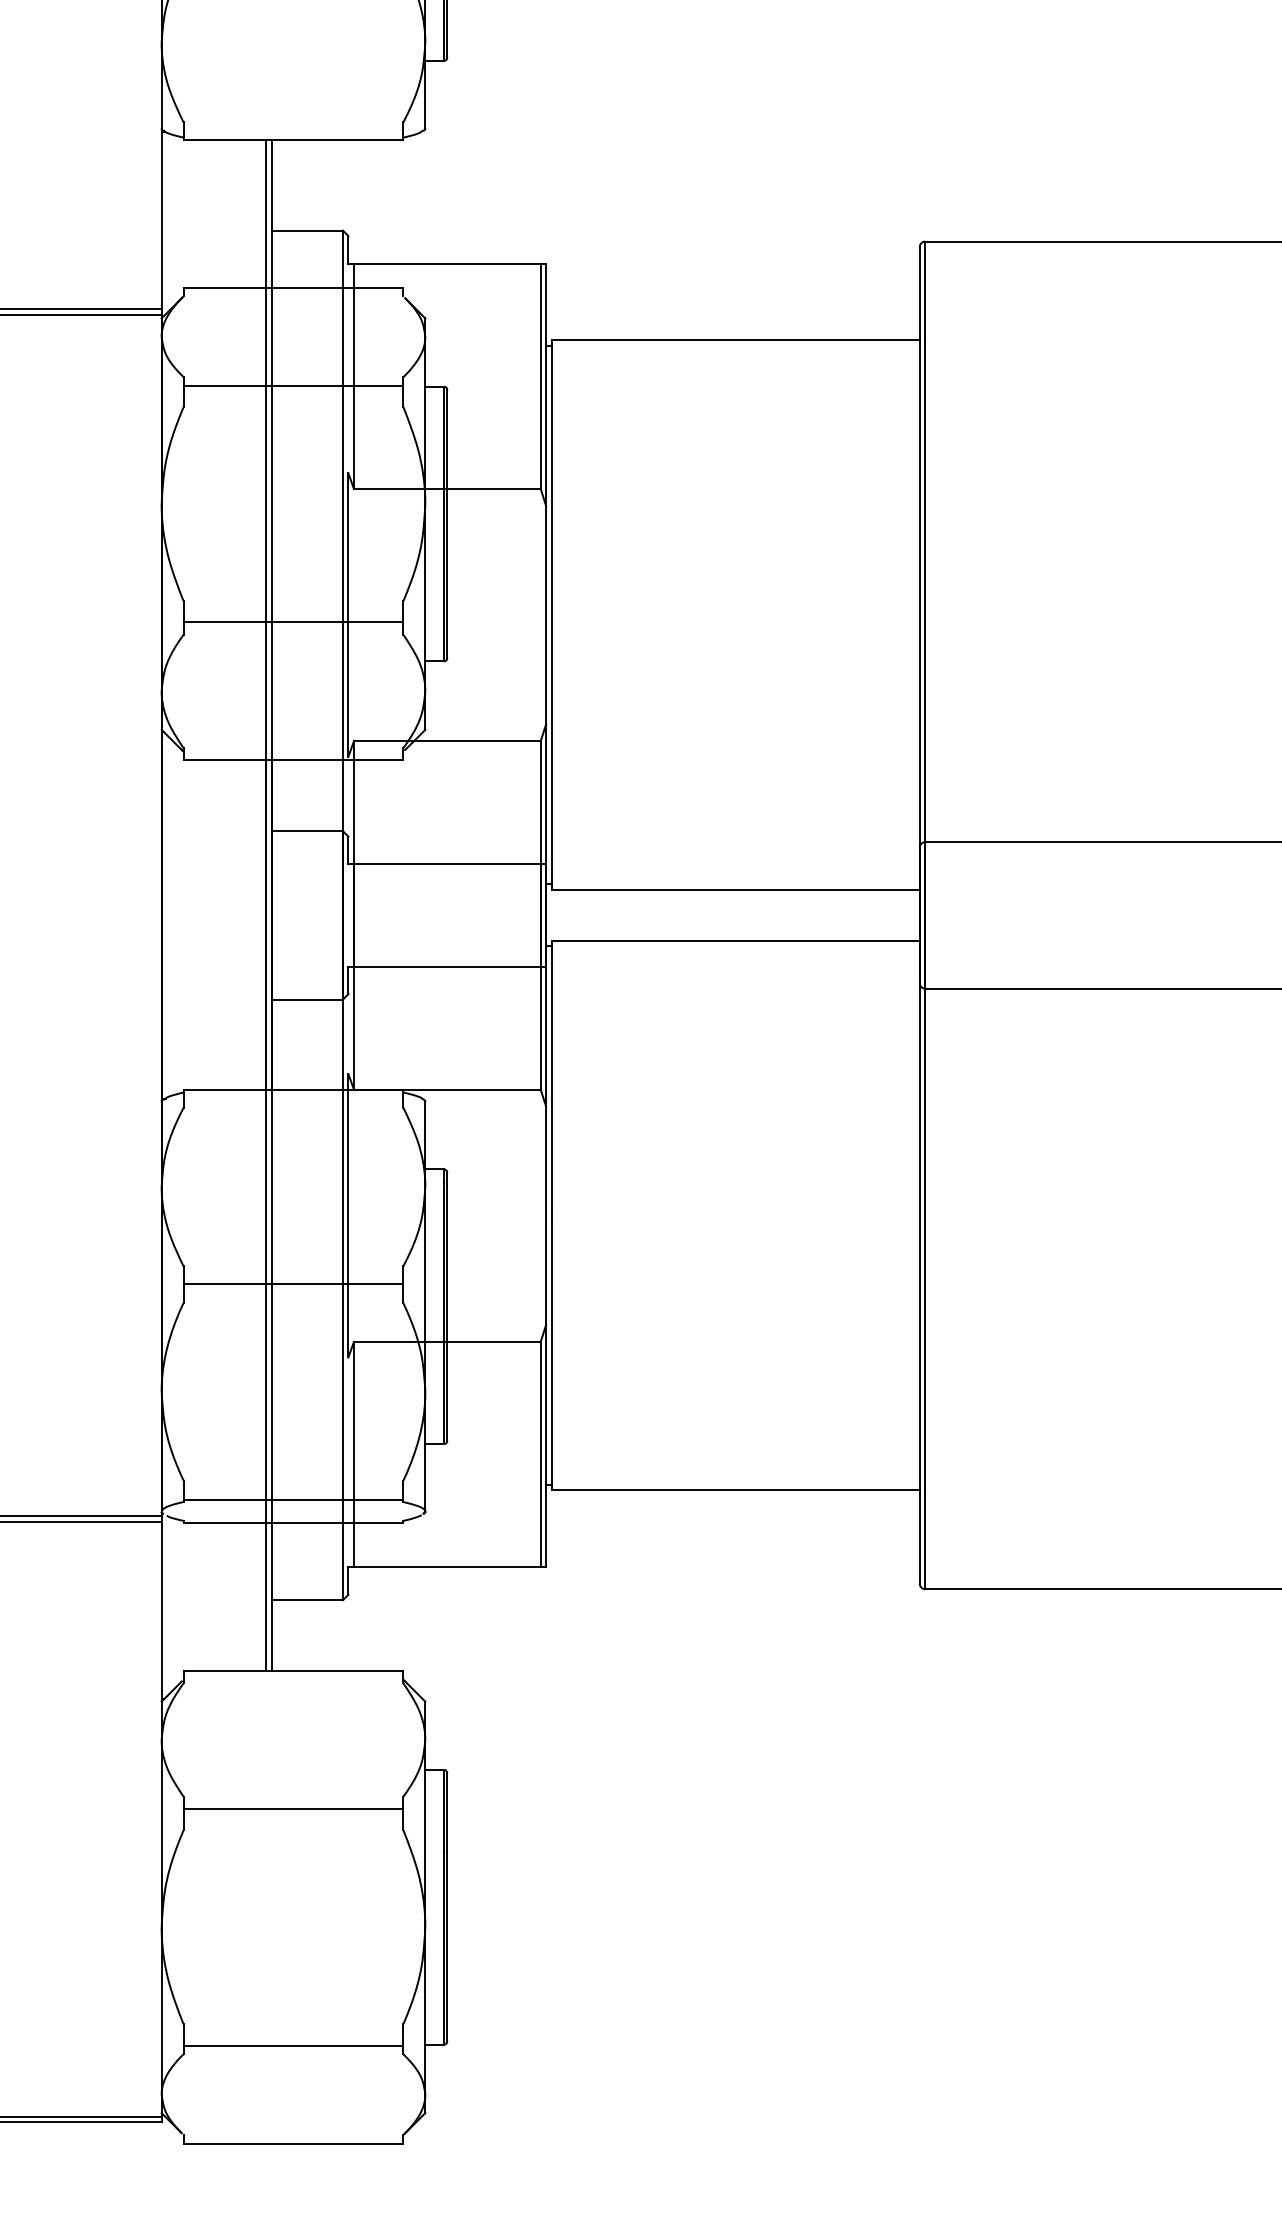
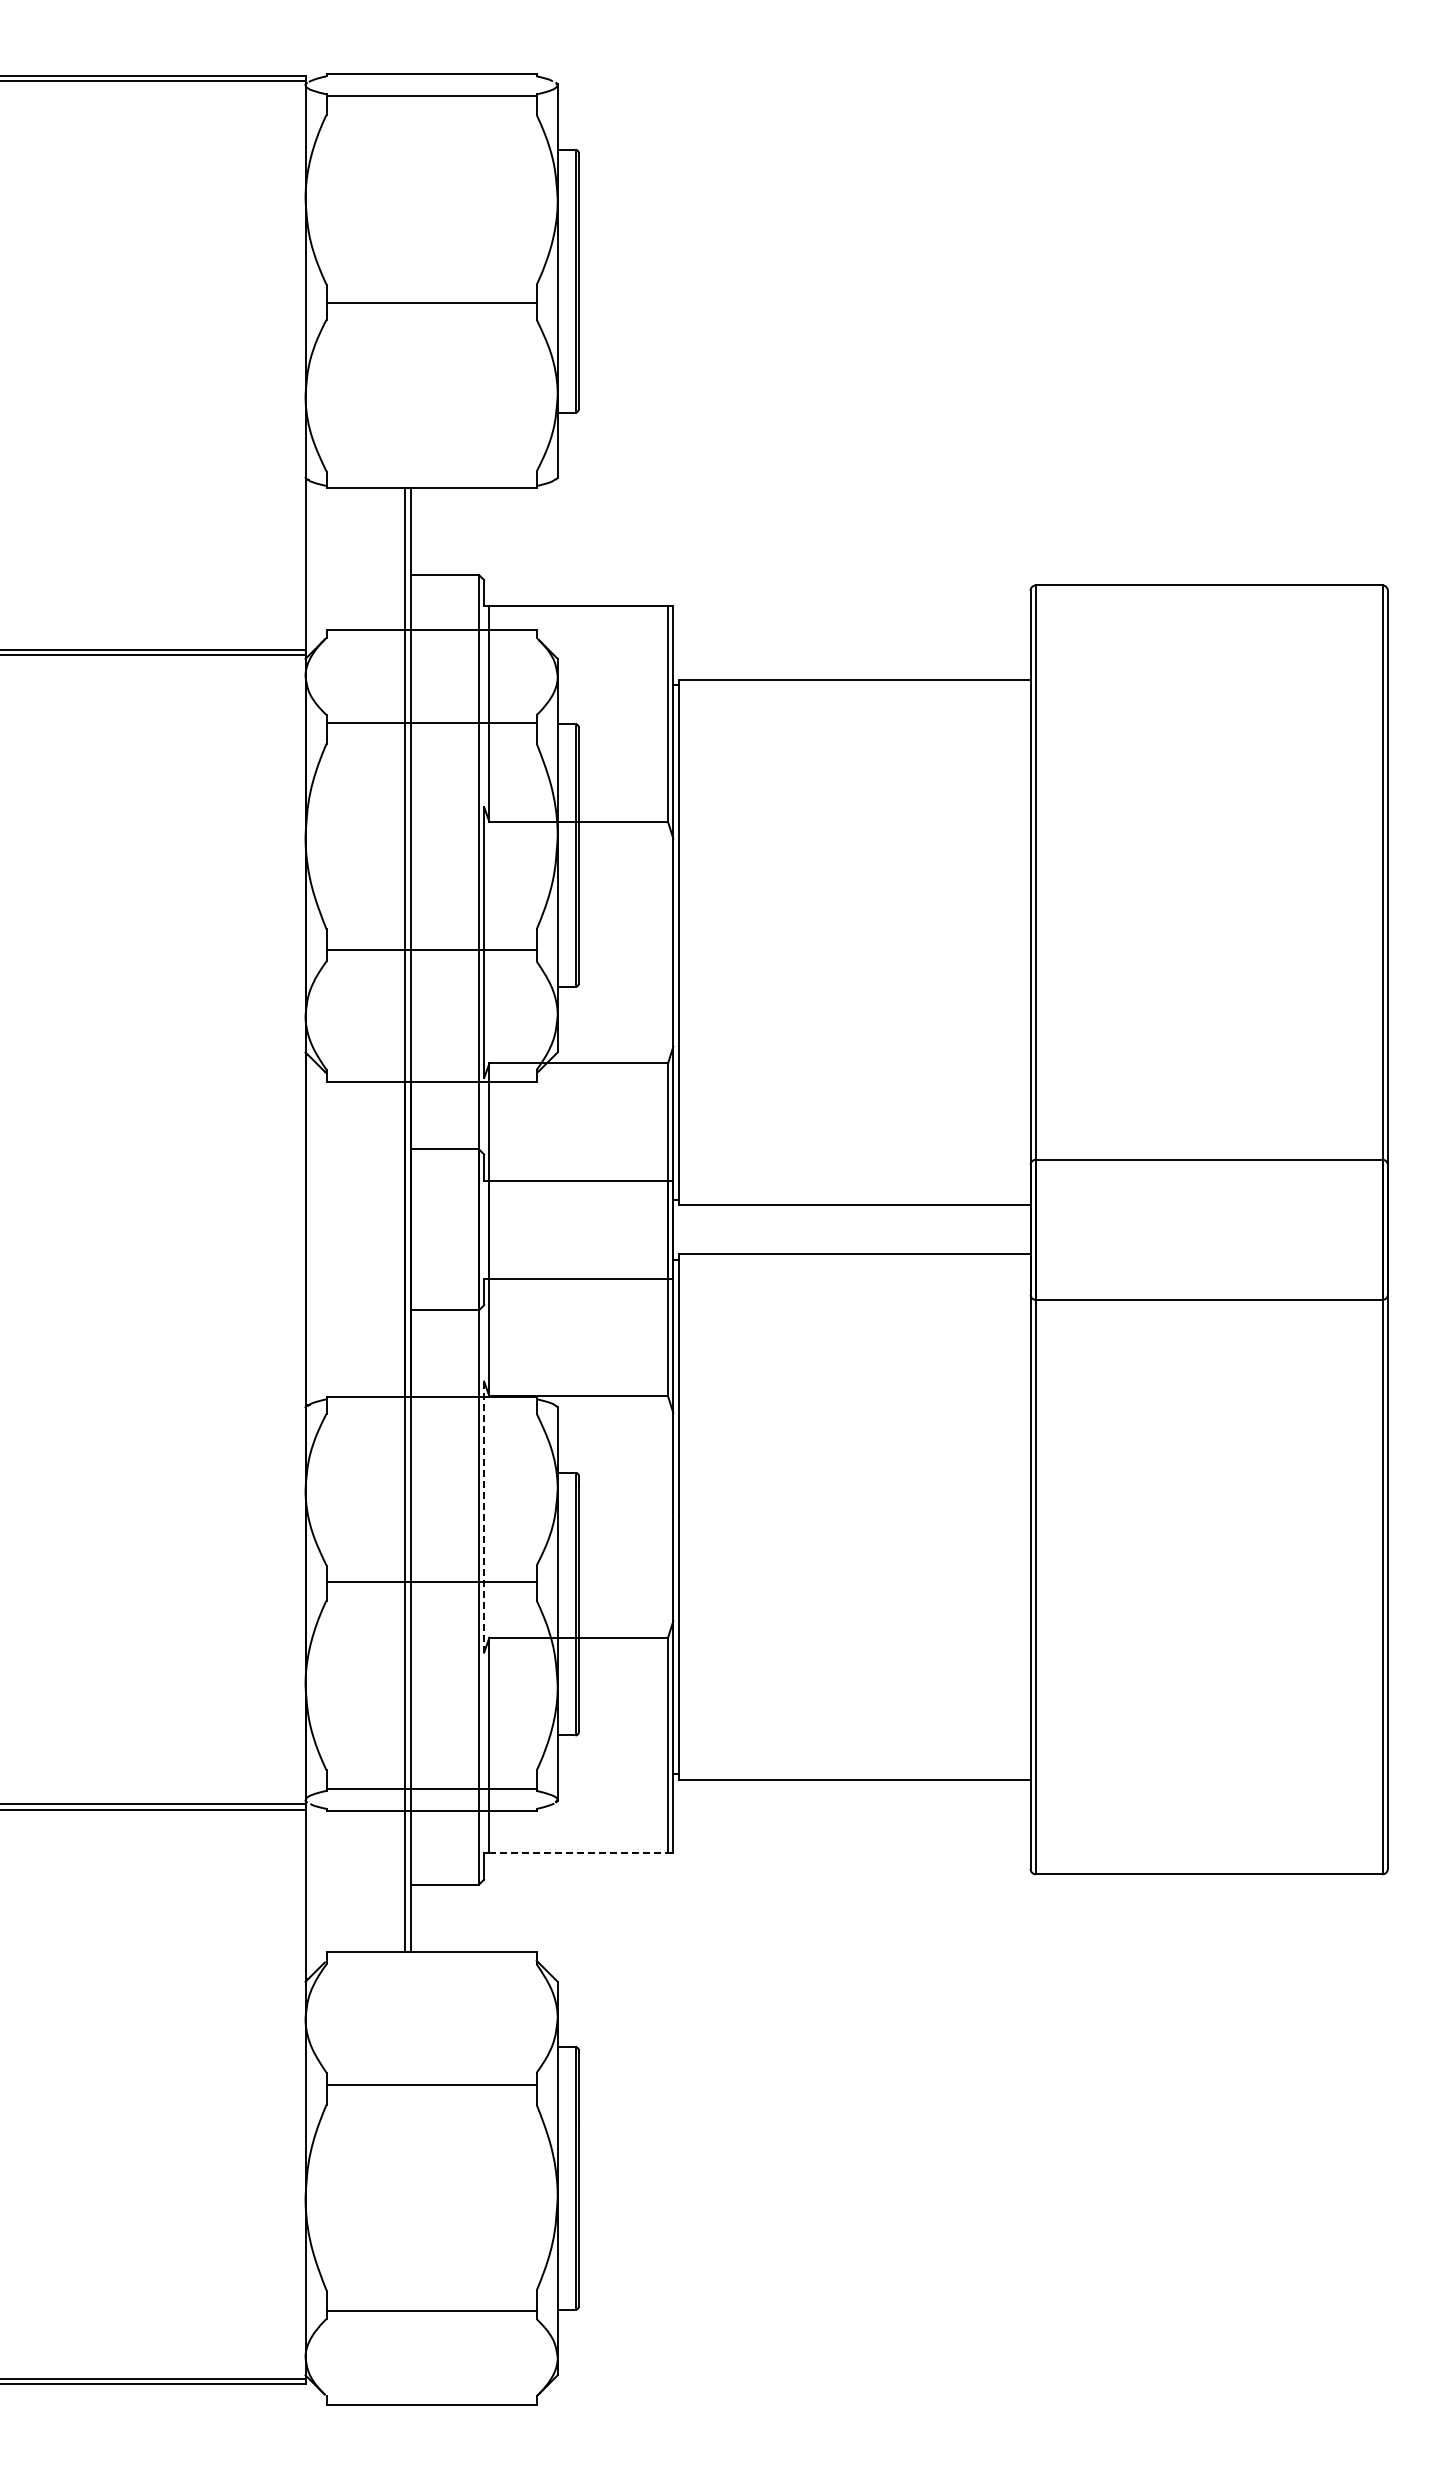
line: (348, 1216) -> (484, 1517), solid -> dashed
line: (448, 1567) -> (579, 1853), solid -> dashed

